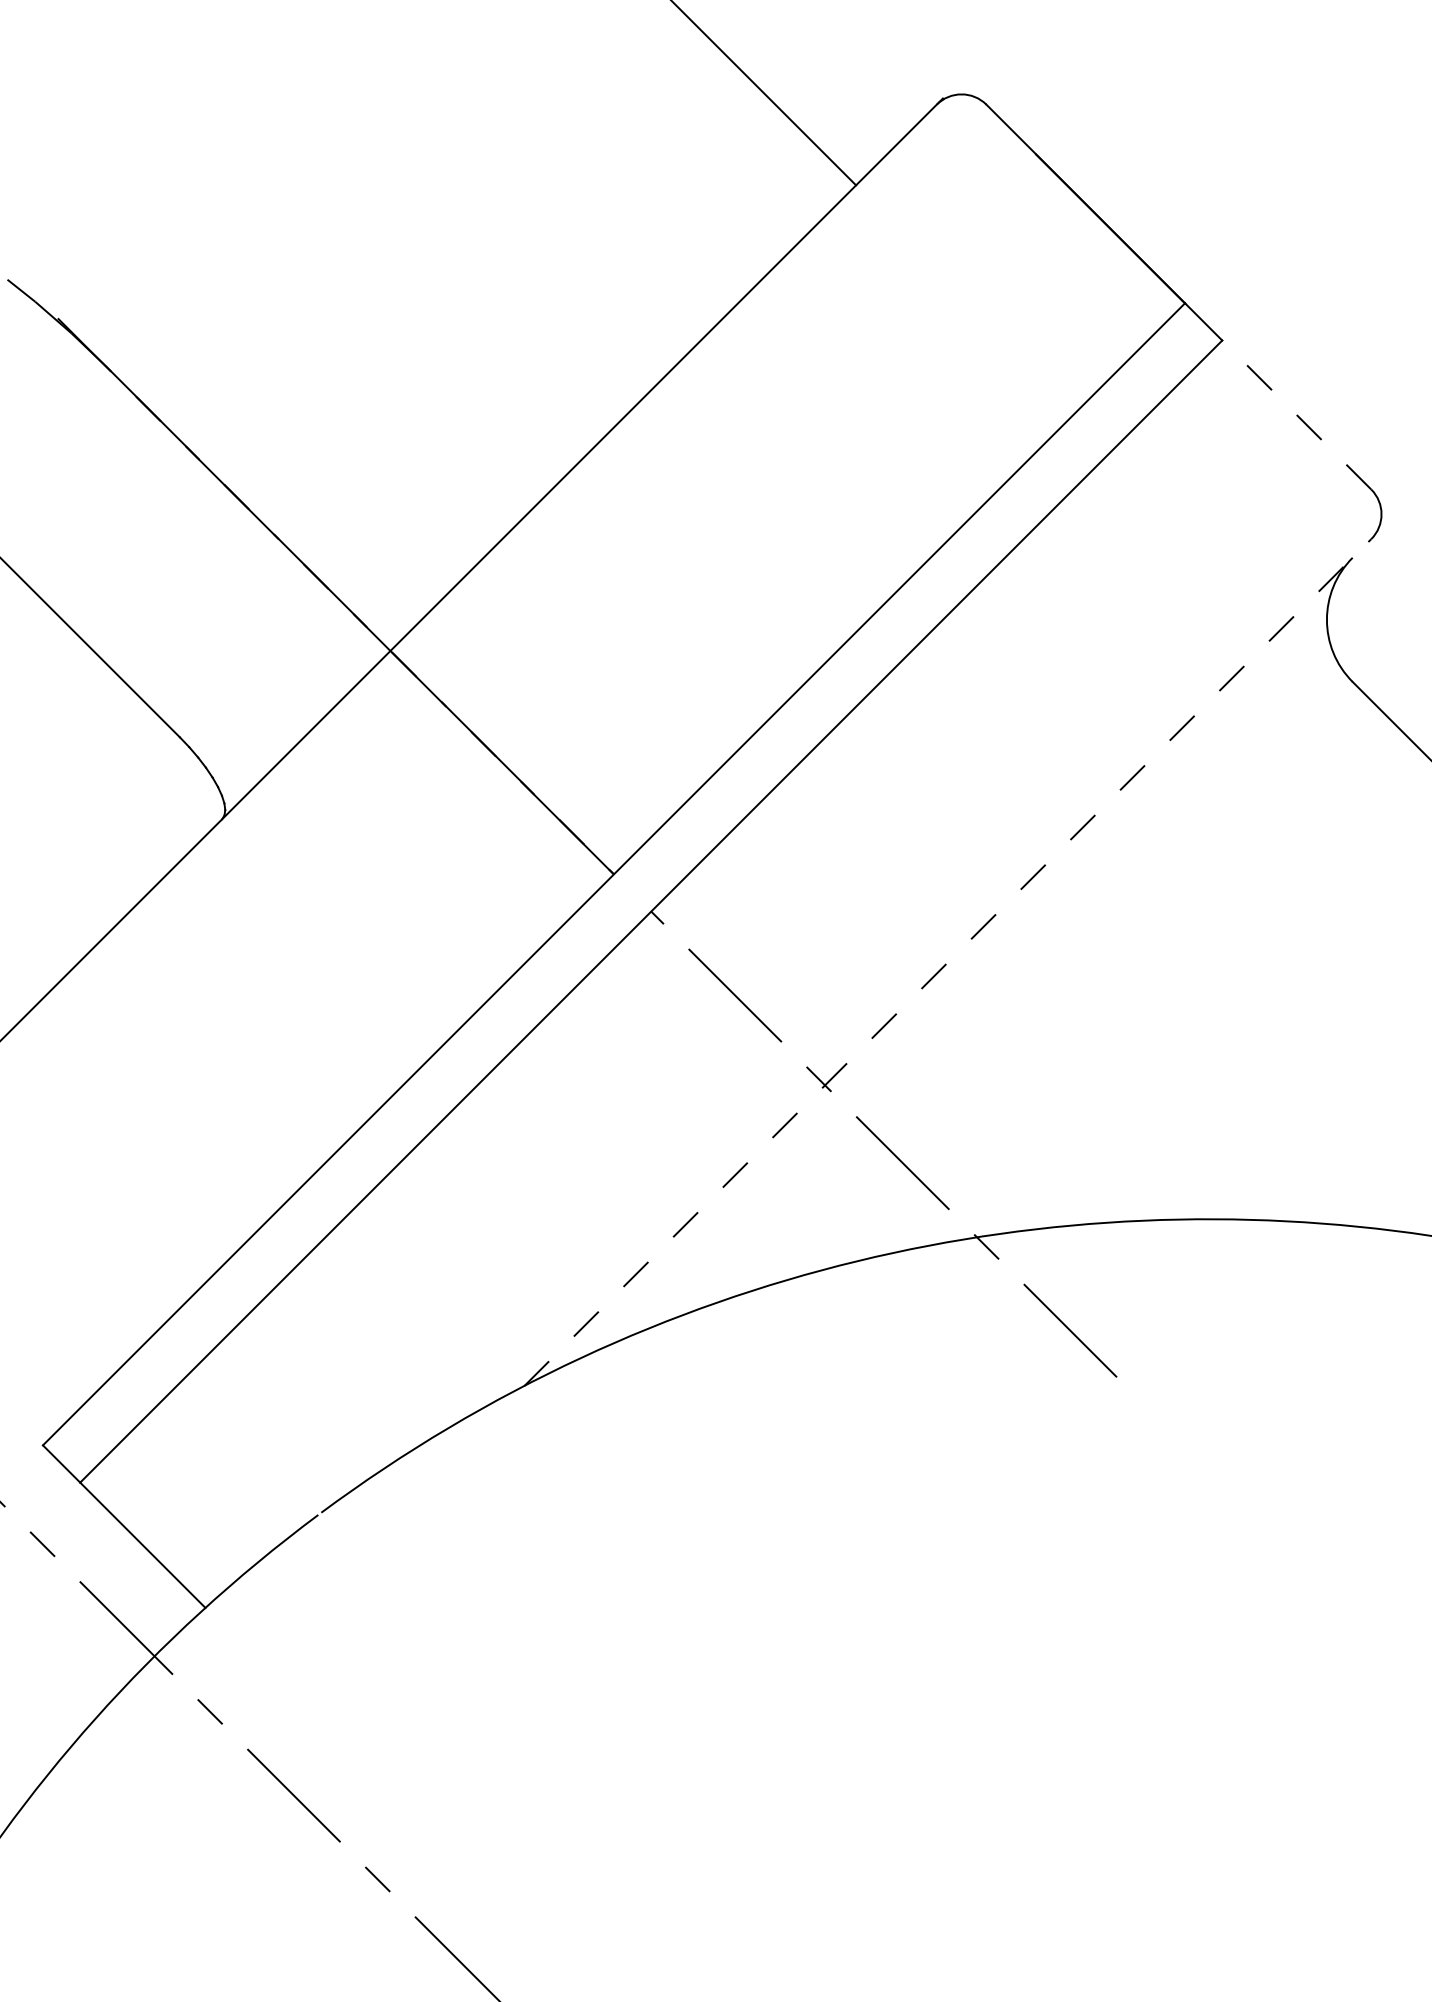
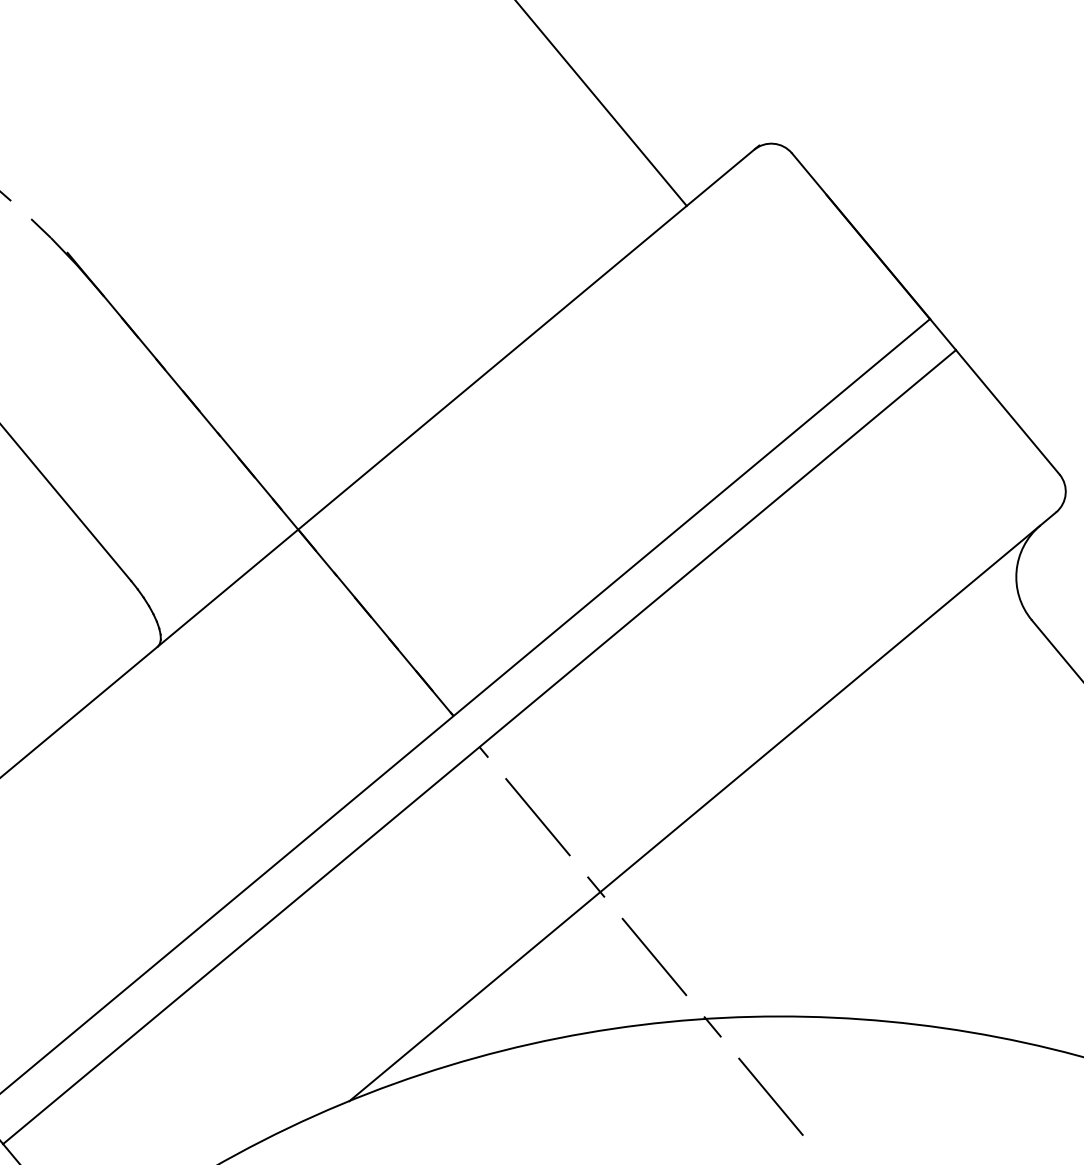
line: (1296, 414) -> (1007, 411), dashed -> solid
line: (947, 962) -> (702, 806), dashed -> solid

